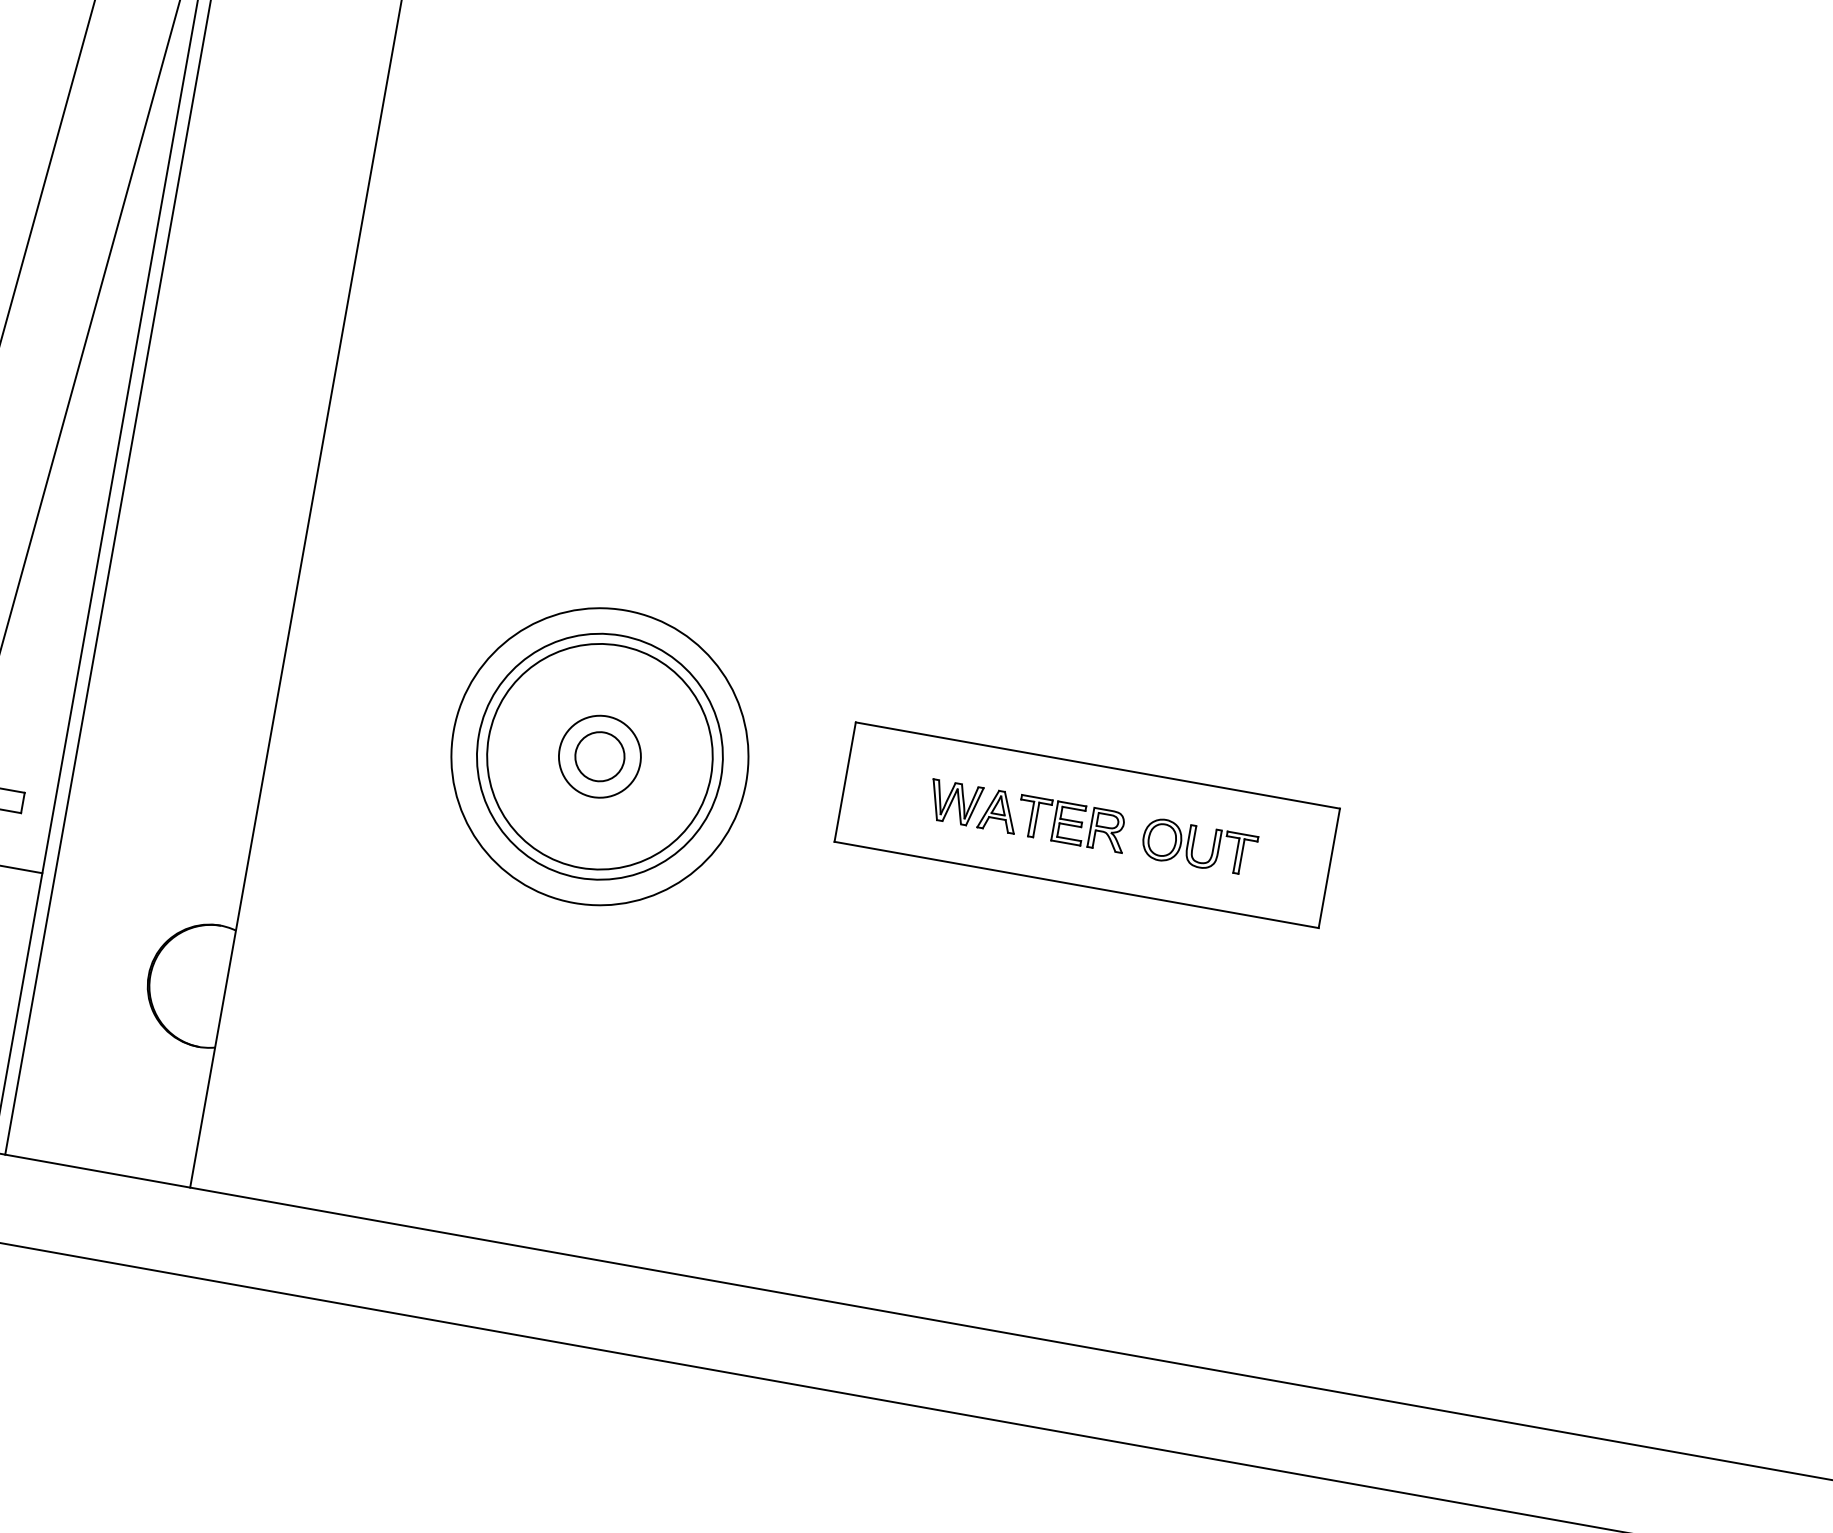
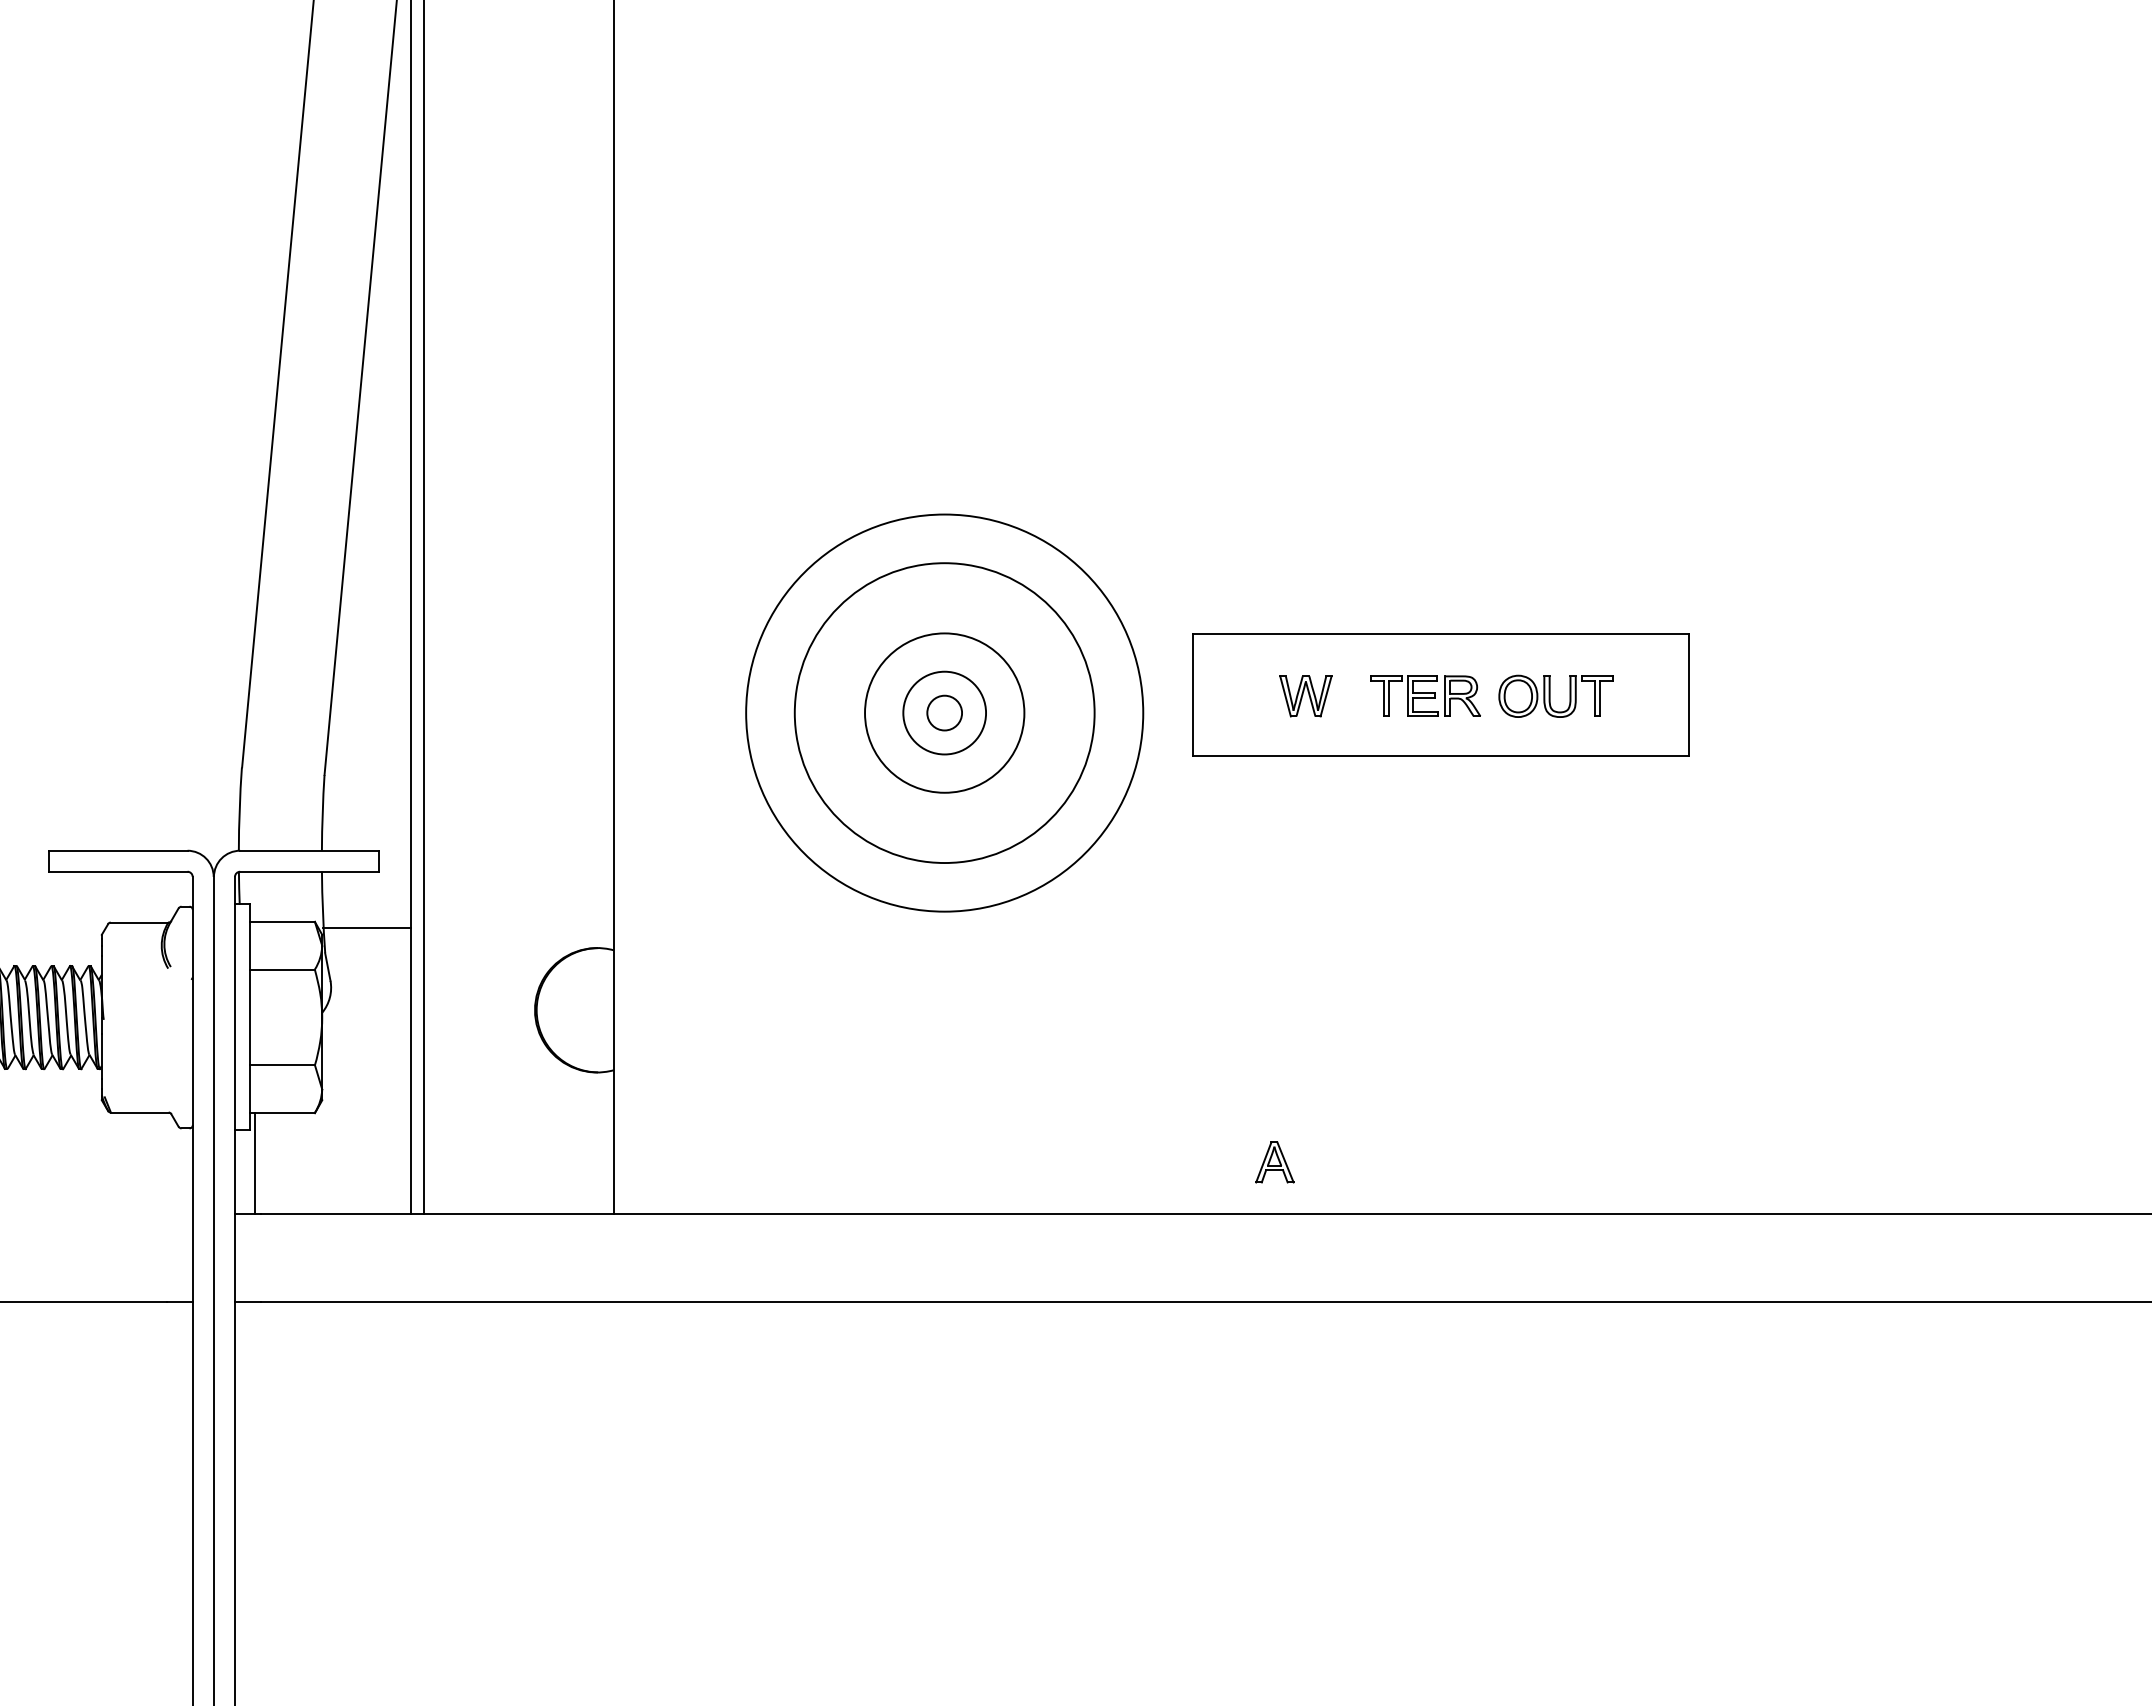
circle: (599, 756) -> (944, 712), size x0.7
circle: (599, 756) -> (944, 712), size x0.7
circle: (599, 757) -> (944, 713), size x1.6
part: (998, 811) -> (1274, 1162), moved

